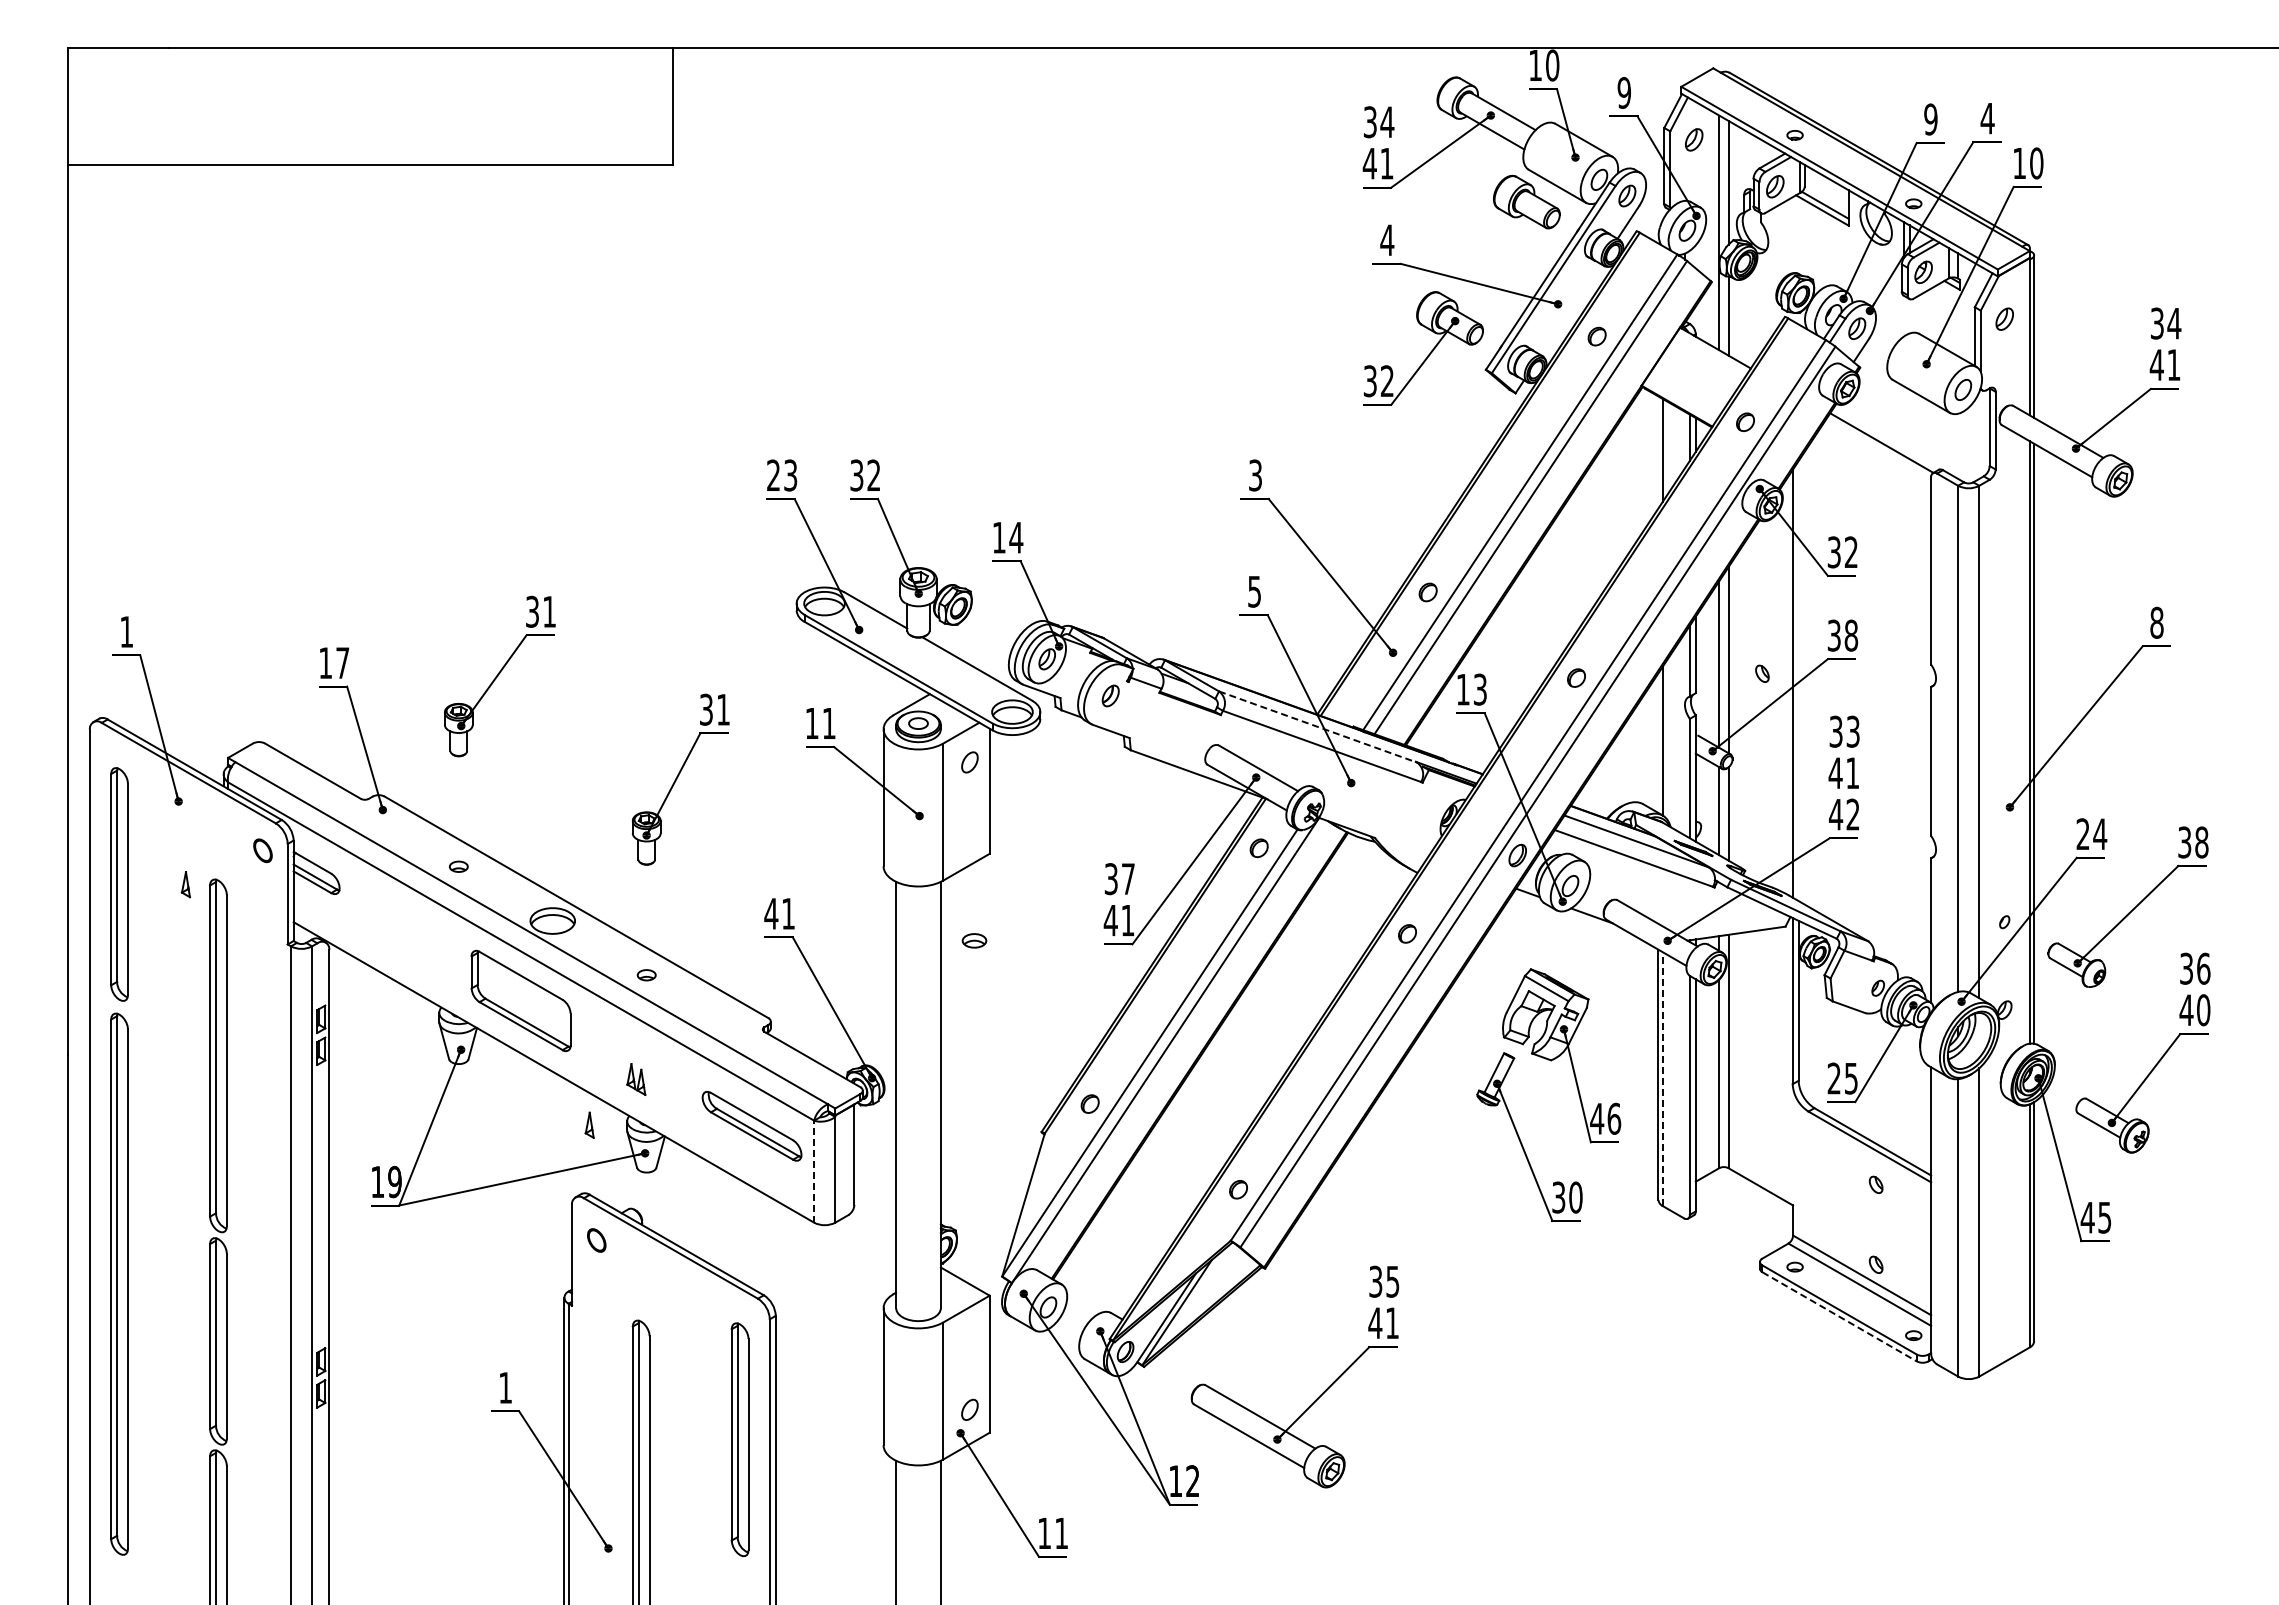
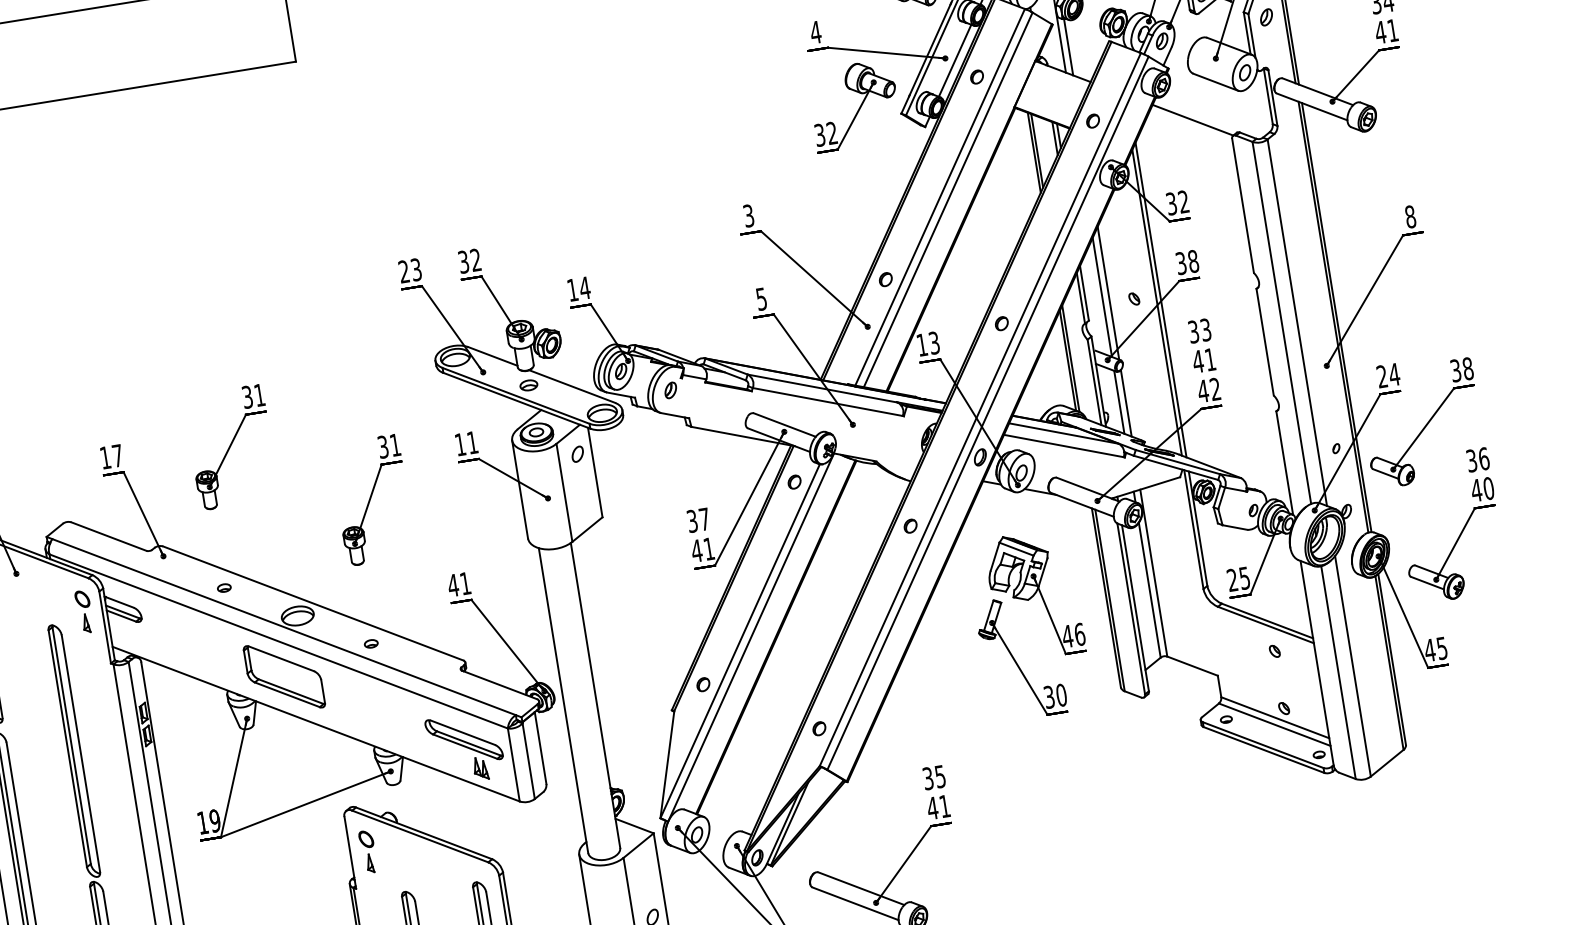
line: (1570, 309) -> (954, 60), added
line: (1658, 452) -> (1034, 152), added
line: (1798, 681) -> (1160, 300), added
line: (1318, 727) -> (823, 388), dashed -> solid
line: (1658, 743) -> (1068, 360), added
part: (185, 884) -> (85, 623), moved
part: (974, 940) -> (528, 385), moved
part: (636, 1079) -> (480, 768), moved
line: (1662, 1079) -> (1109, 600), dashed -> solid
part: (589, 1124) -> (369, 863), moved
line: (814, 1171) -> (514, 764), dashed -> solid
line: (1840, 1317) -> (1264, 750), dashed -> solid

